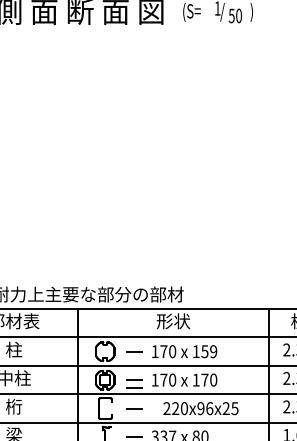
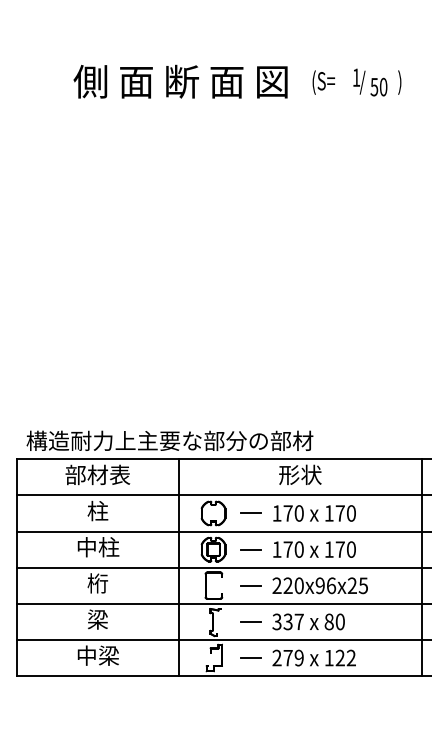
text: (209, 351) -> (345, 513), 159 -> 170
line: (134, 387) -> (250, 559), removed
text: (200, 408) -> (319, 585), moved

